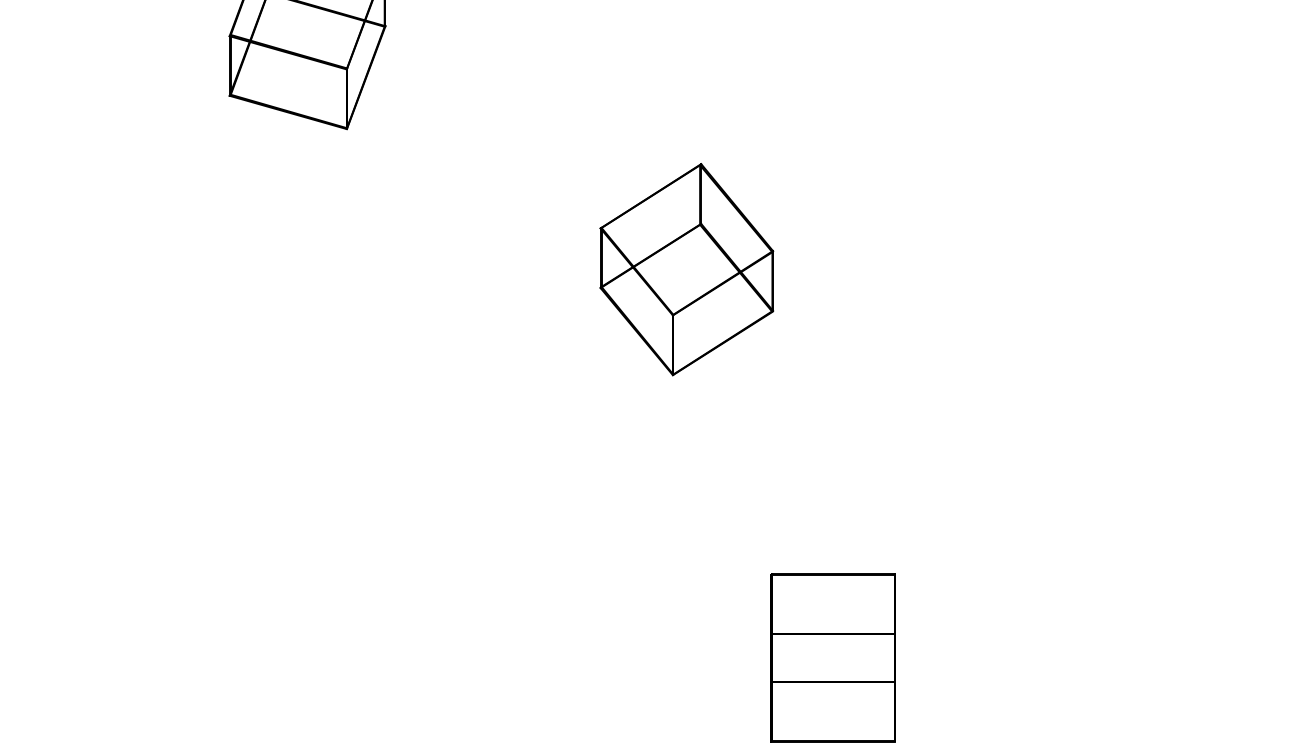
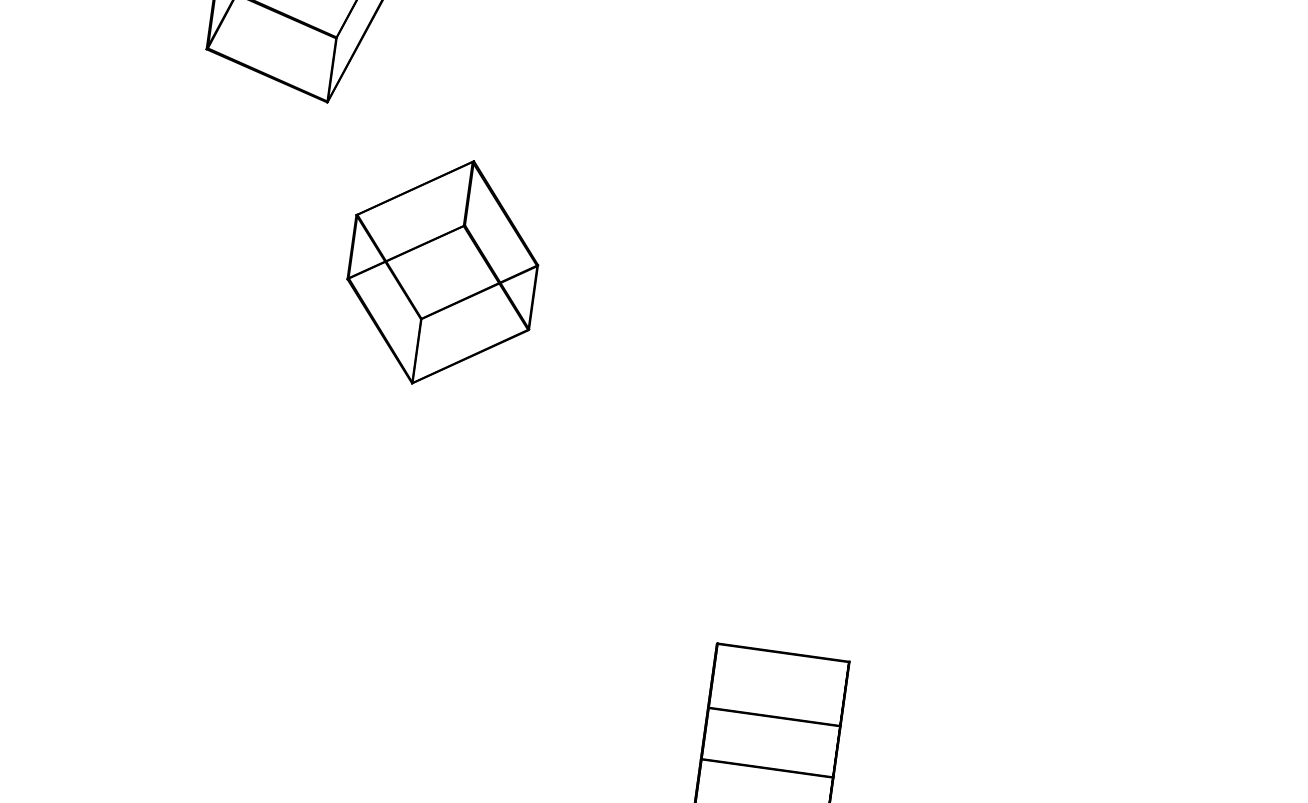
part: (686, 269) -> (442, 272), moved

